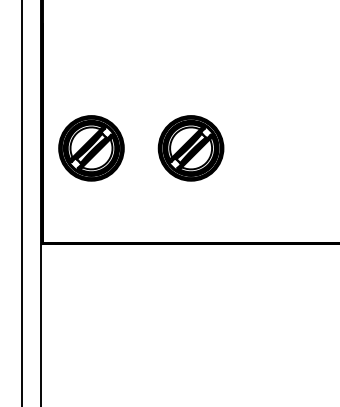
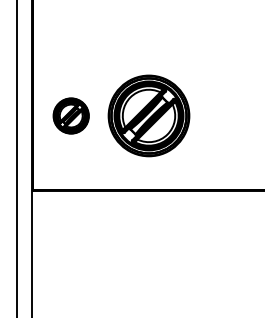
part: (91, 148) -> (71, 116), size x0.7
part: (190, 148) -> (148, 116), size x1.6

